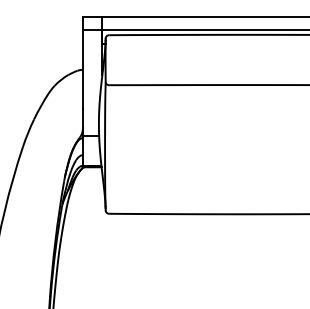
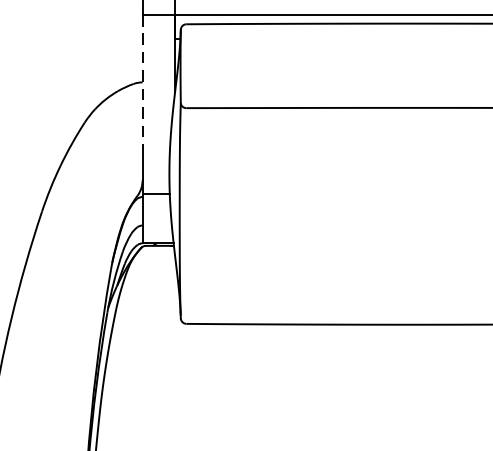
line: (82, 69) -> (141, 81), solid -> dashed

